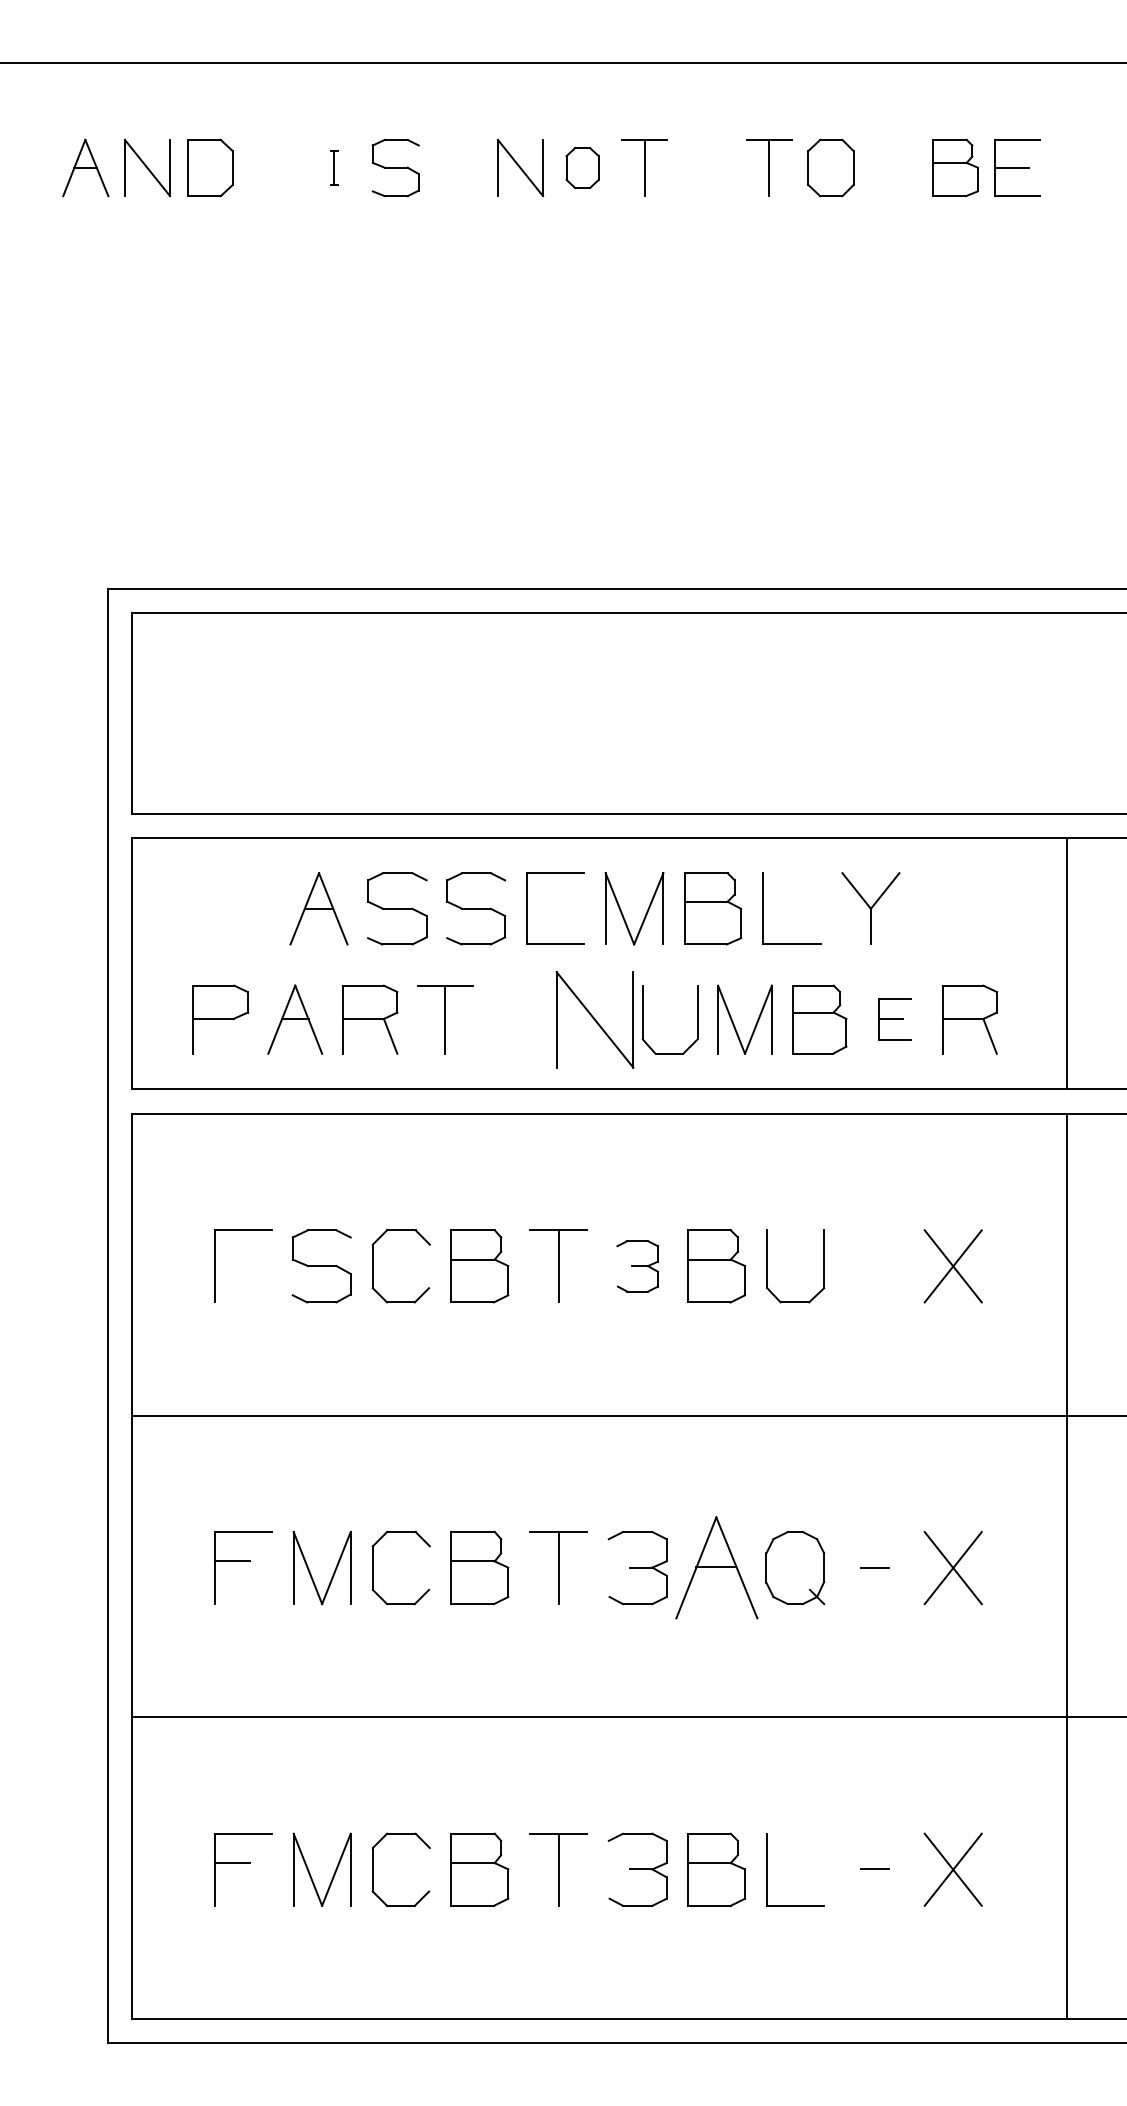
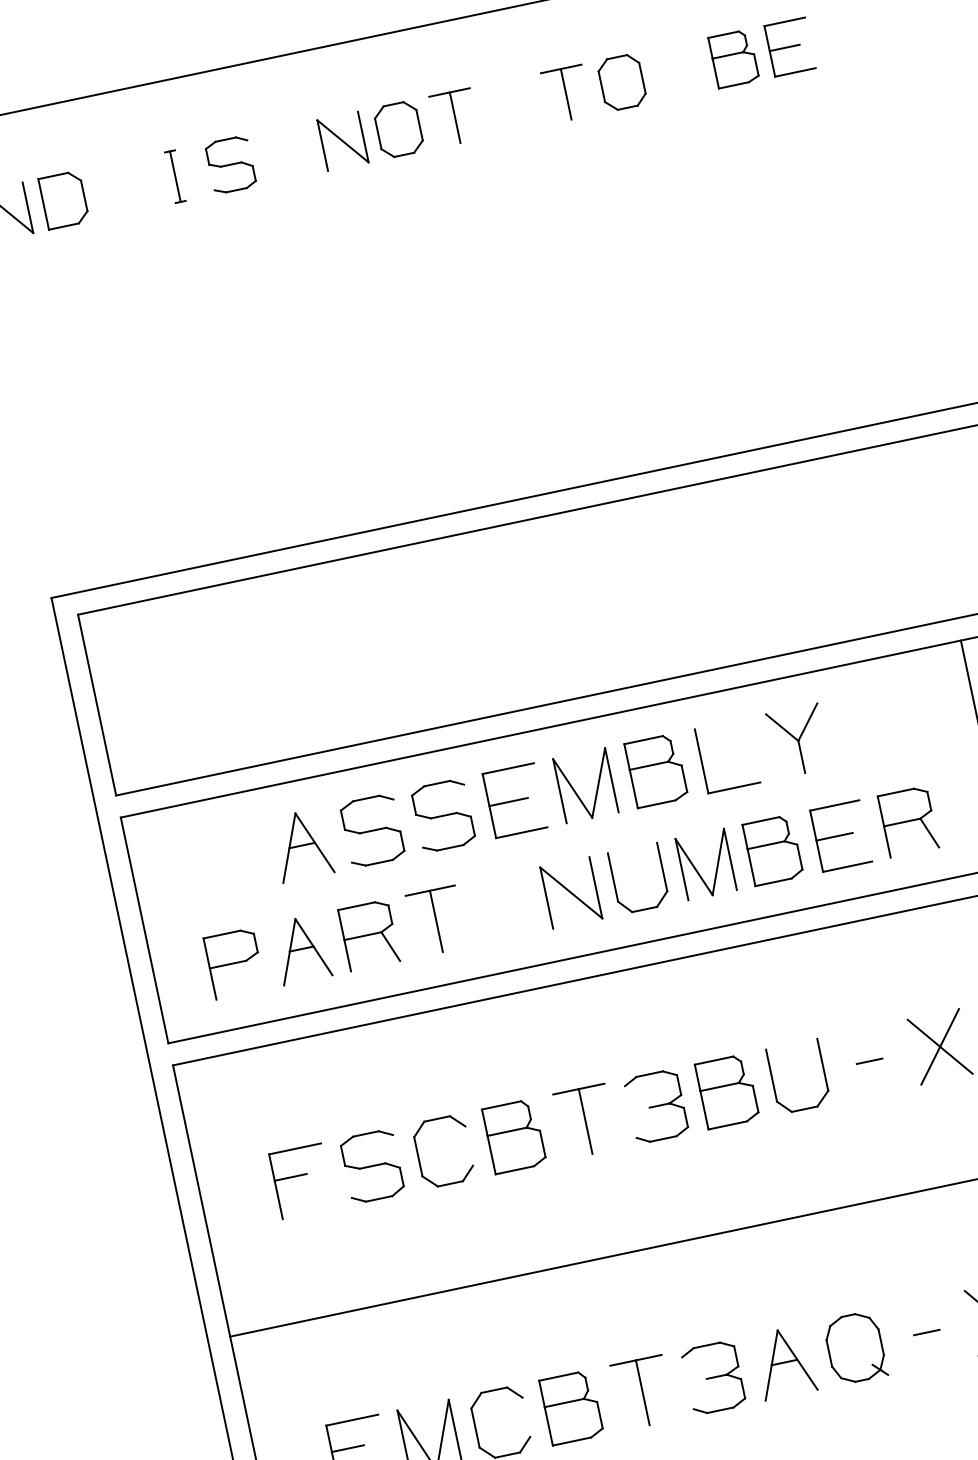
part: (334, 167) -> (175, 176), size x1.67
part: (582, 167) -> (398, 129), size x1.43
line: (548, 908) -> (508, 801), added
part: (594, 1019) -> (570, 892), size x0.71
part: (894, 1019) -> (840, 836), size x1.67
line: (232, 1259) -> (290, 1177), added
line: (874, 1265) -> (869, 1060), added
part: (637, 1266) -> (656, 1106), size x1.43
part: (716, 1568) -> (784, 1363), size x0.71

